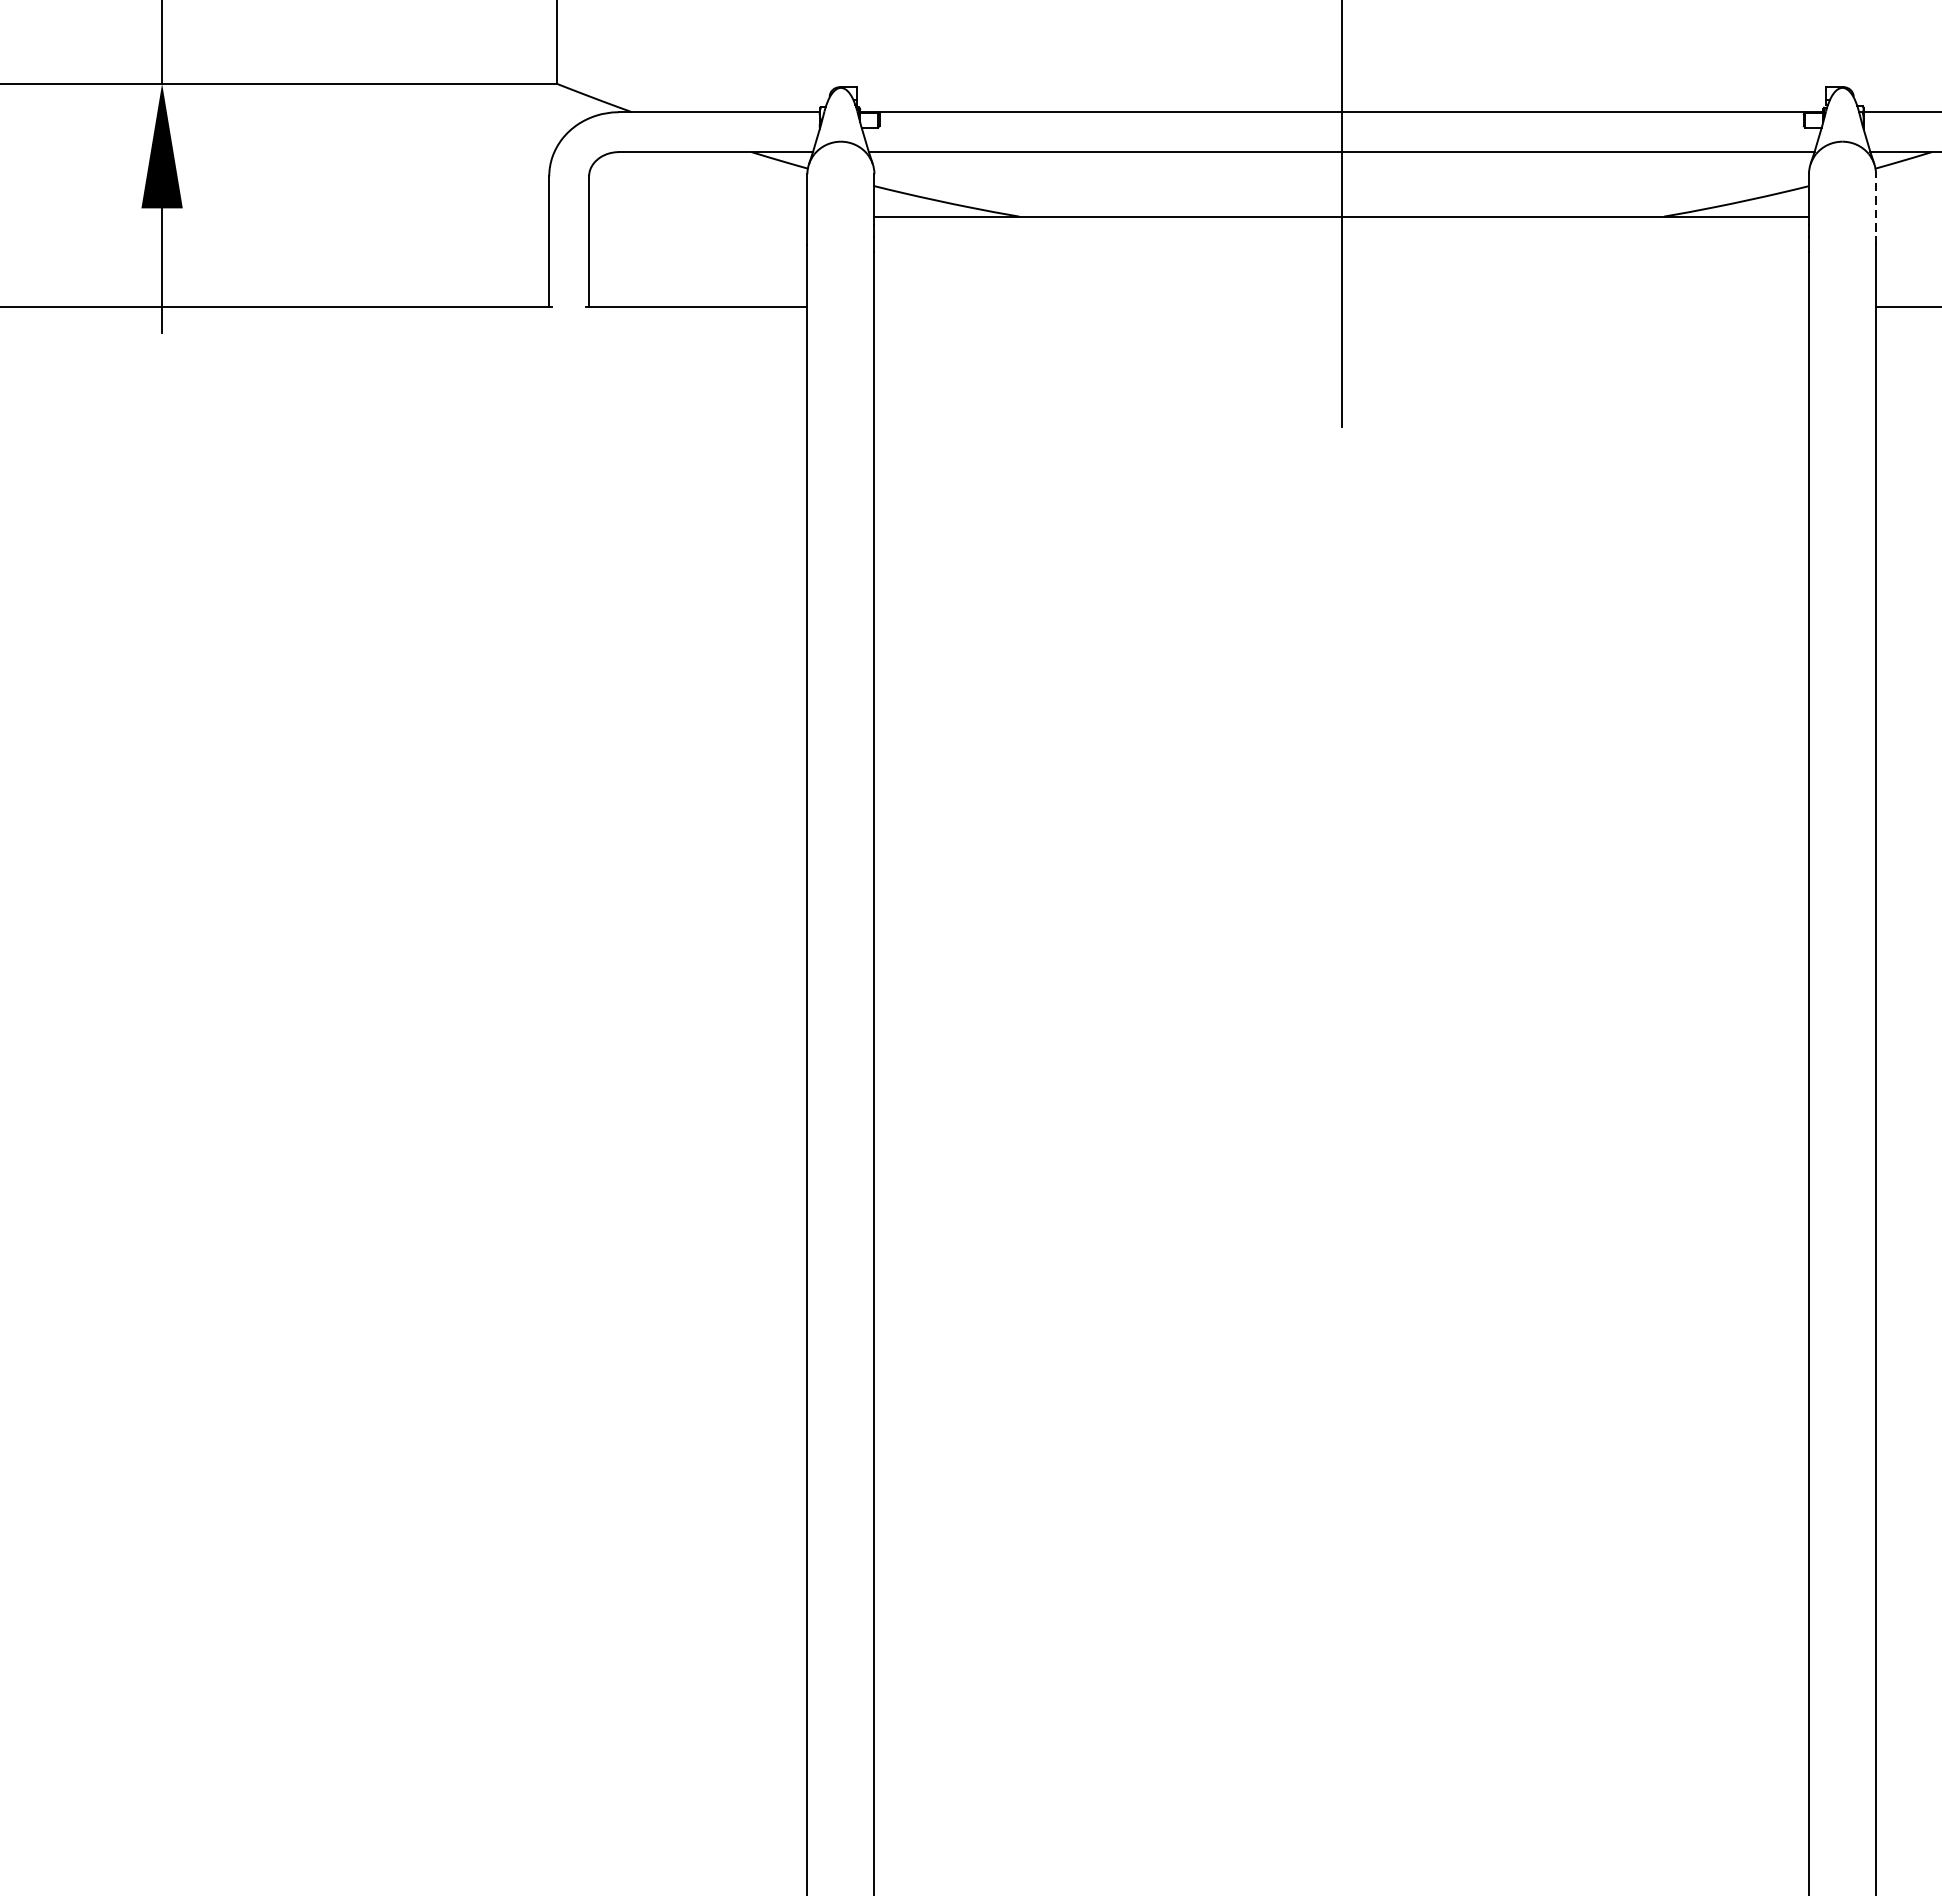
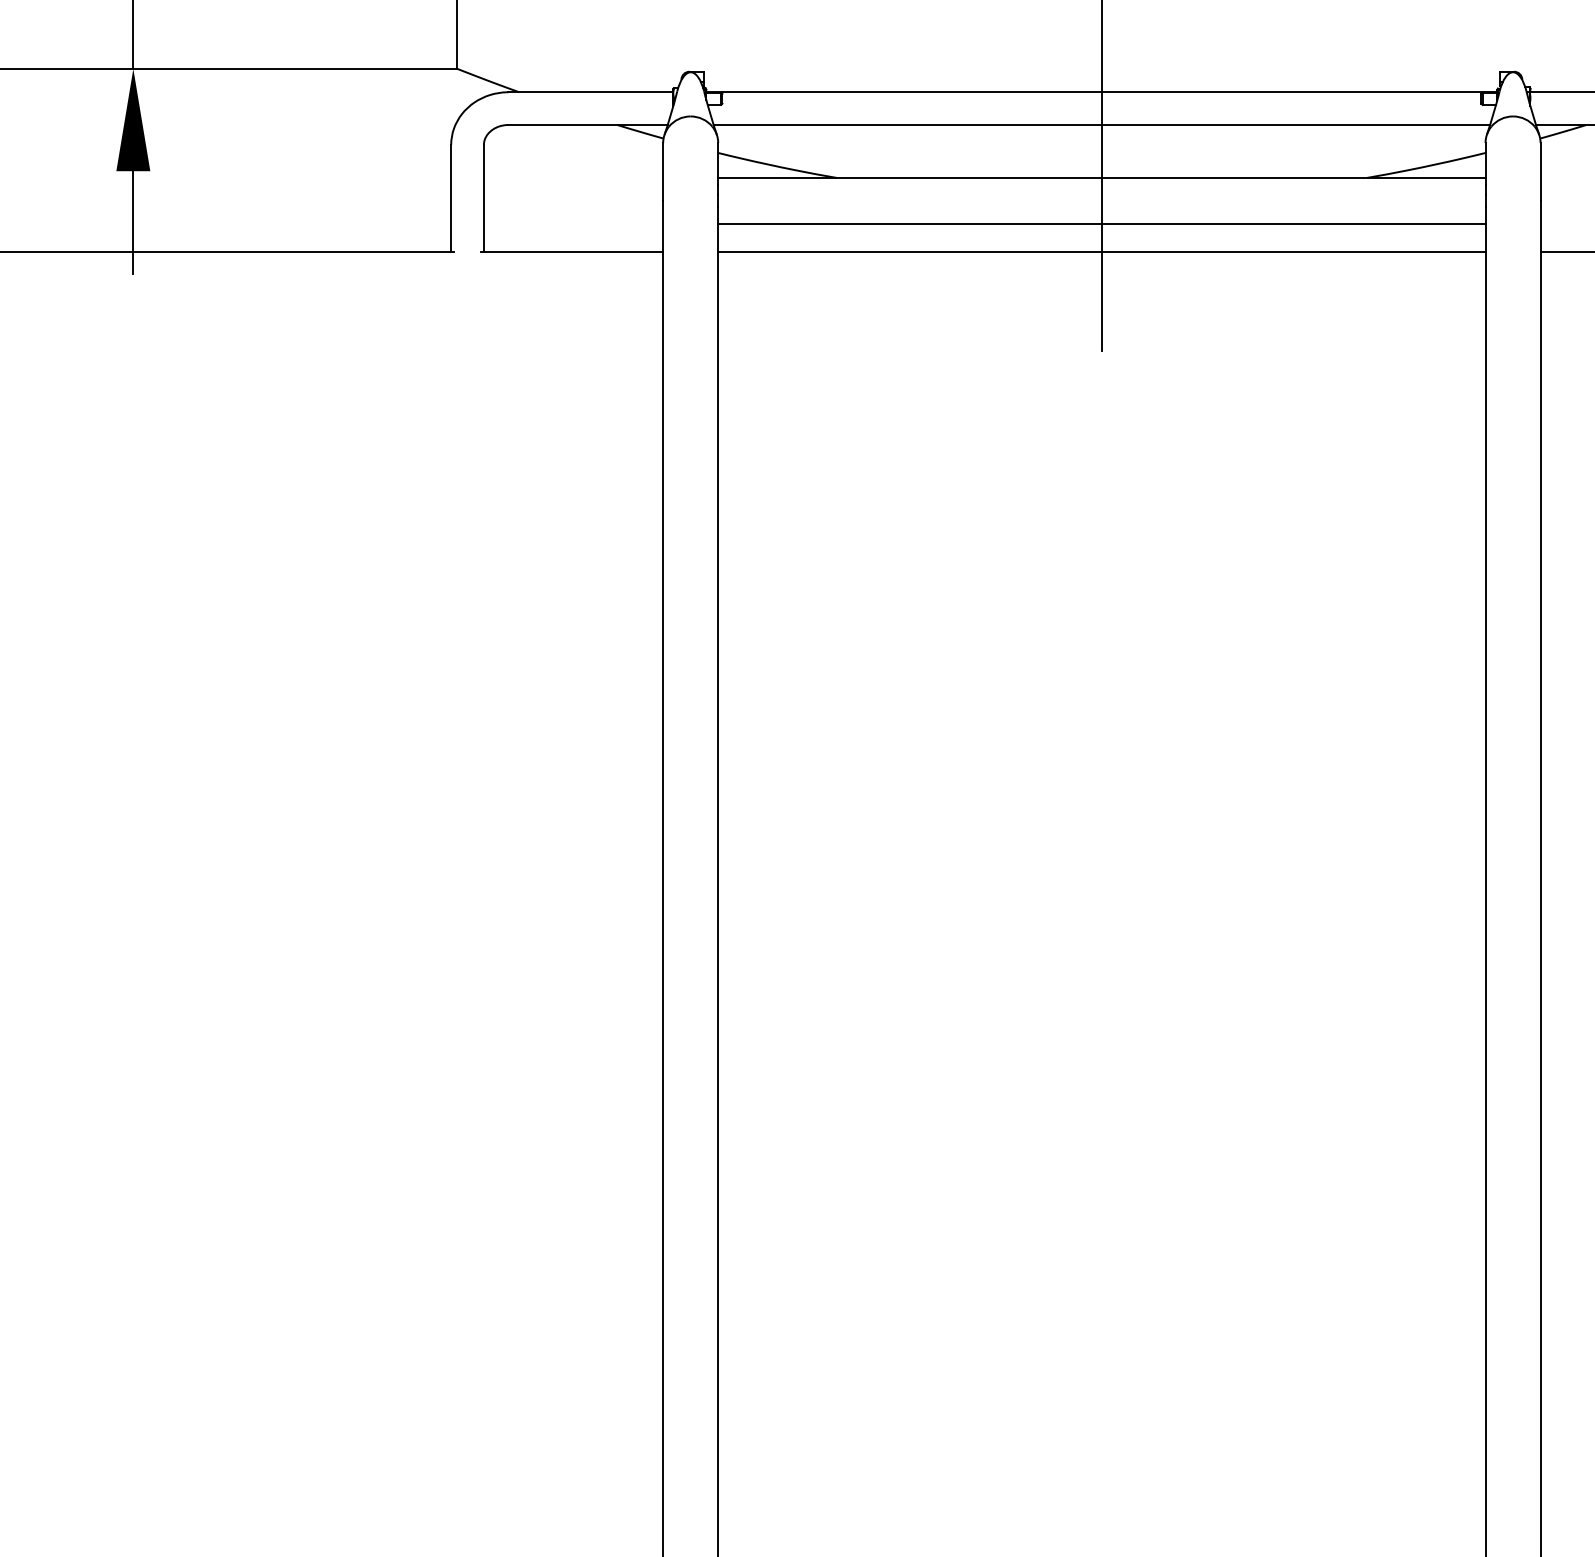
line: (1875, 208) -> (1540, 171), dashed -> solid
line: (1341, 273) -> (1101, 224), added
line: (1341, 307) -> (1101, 252), added

